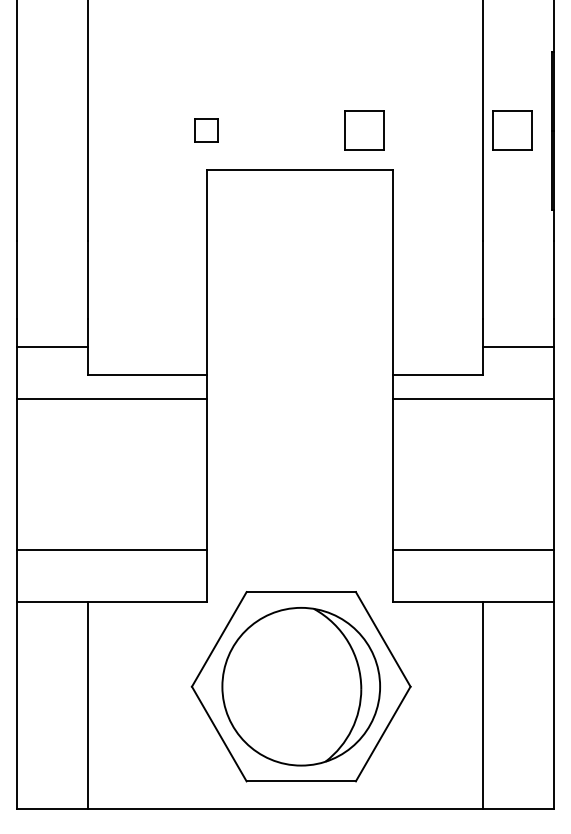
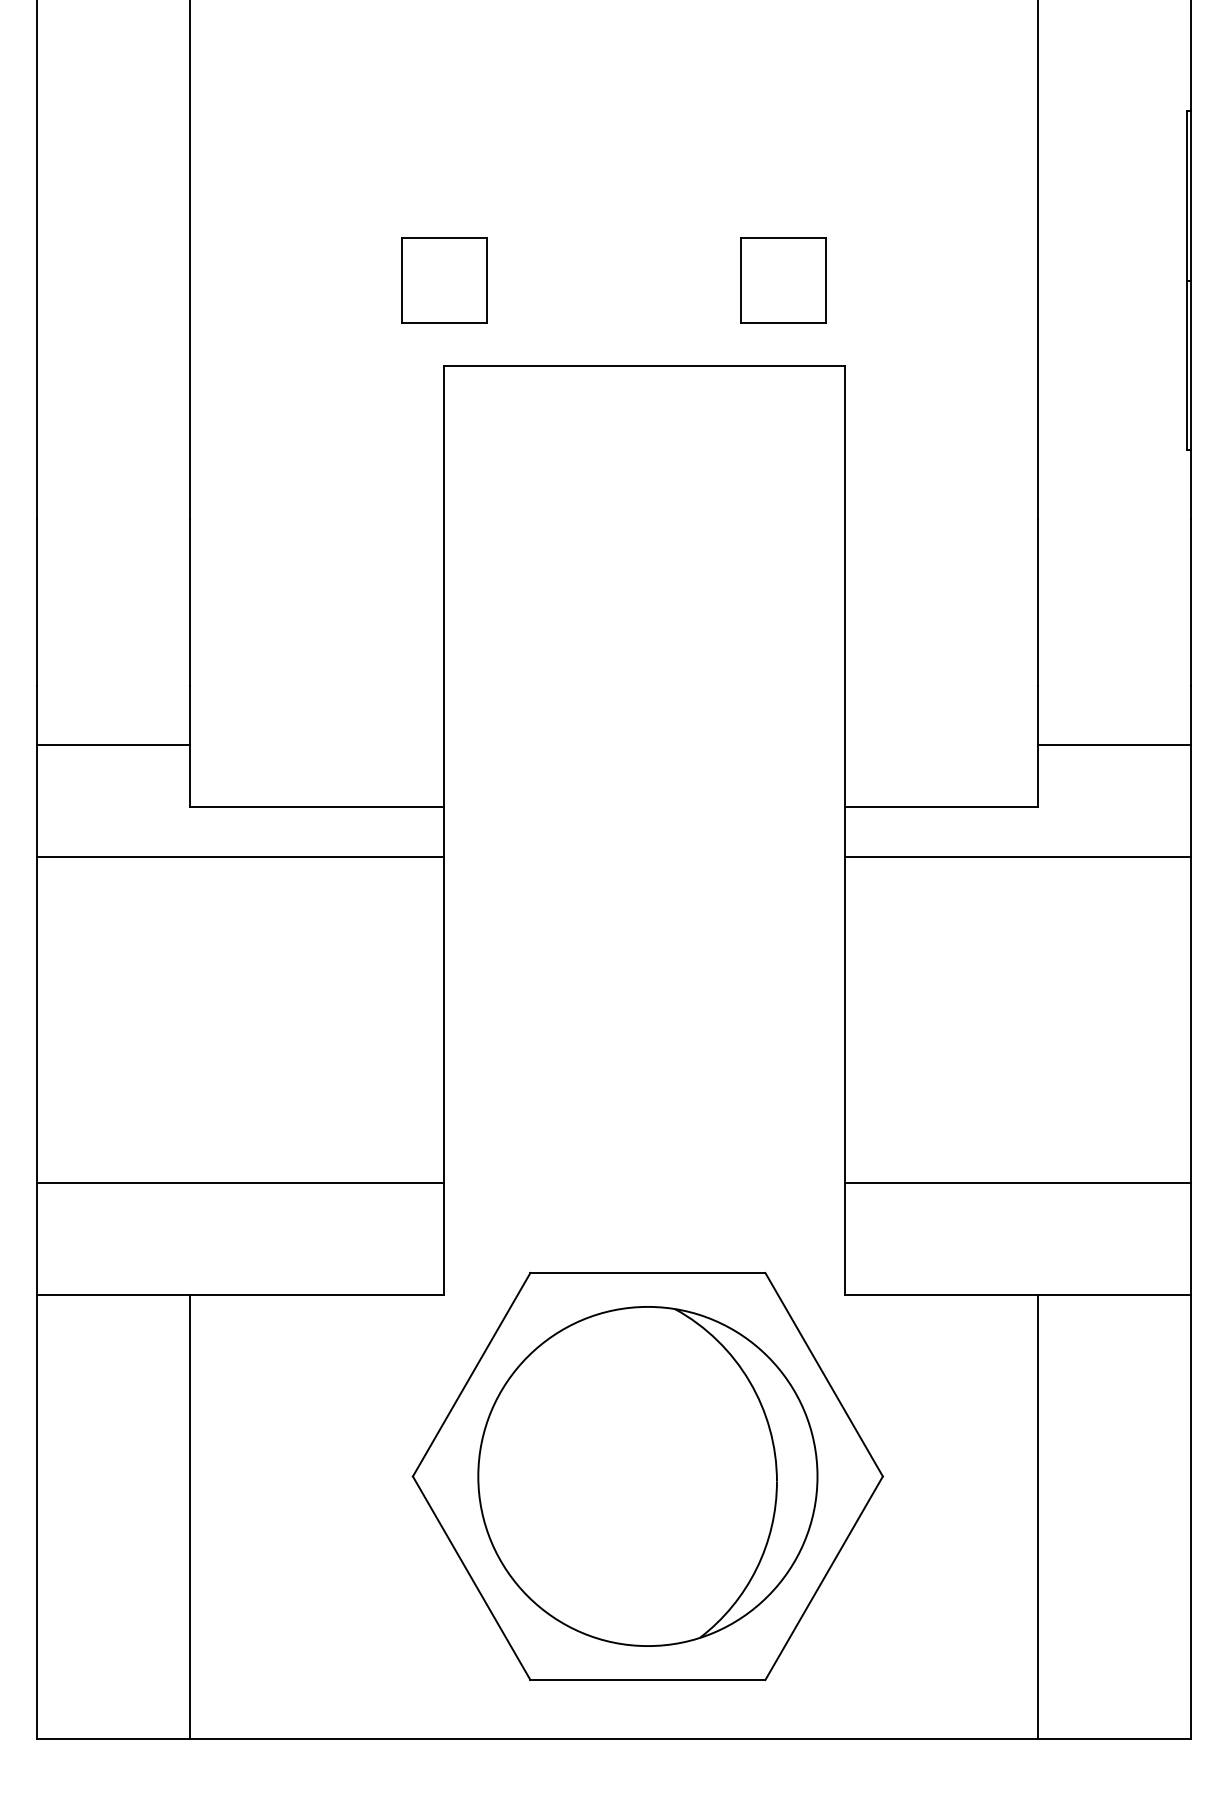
part: (206, 130) -> (444, 280), size x1.67
part: (512, 130) -> (1102, 280), removed

